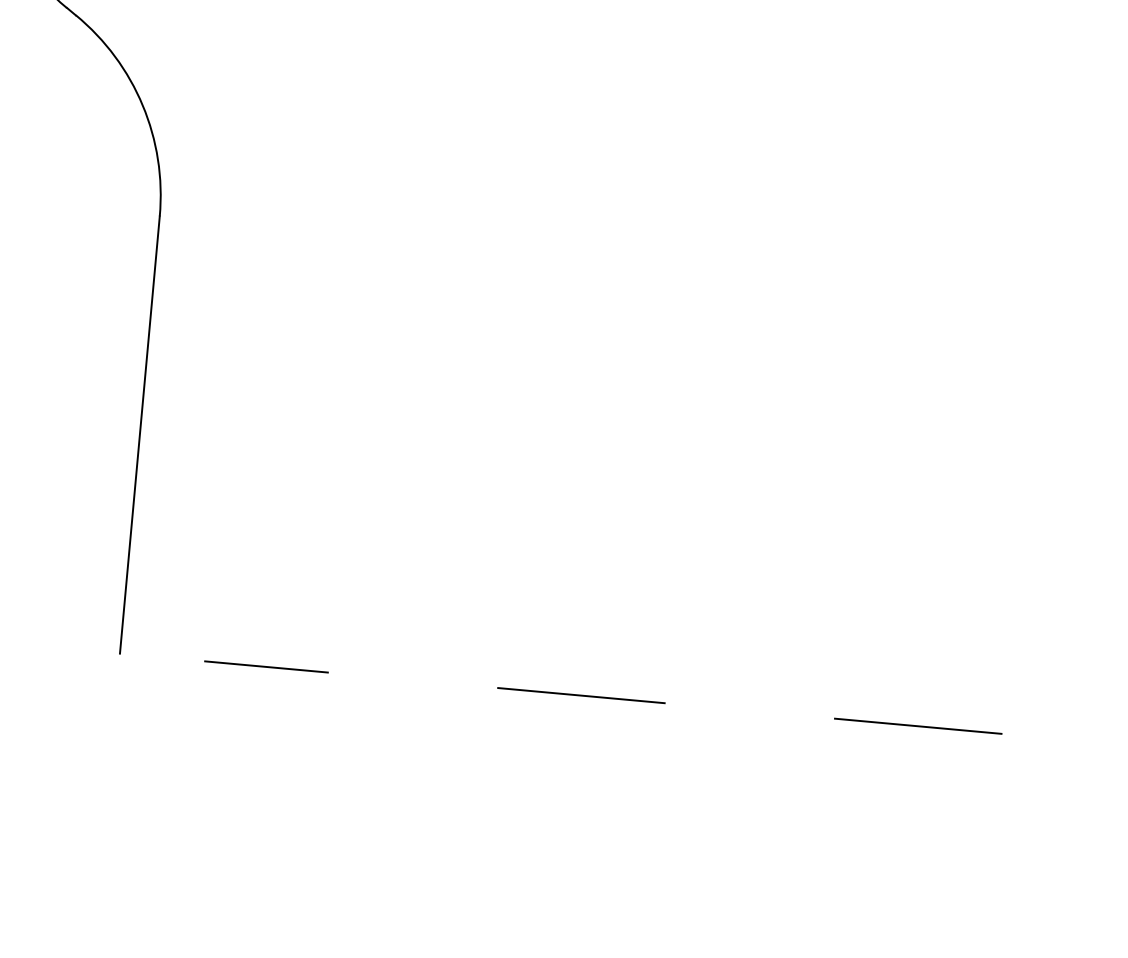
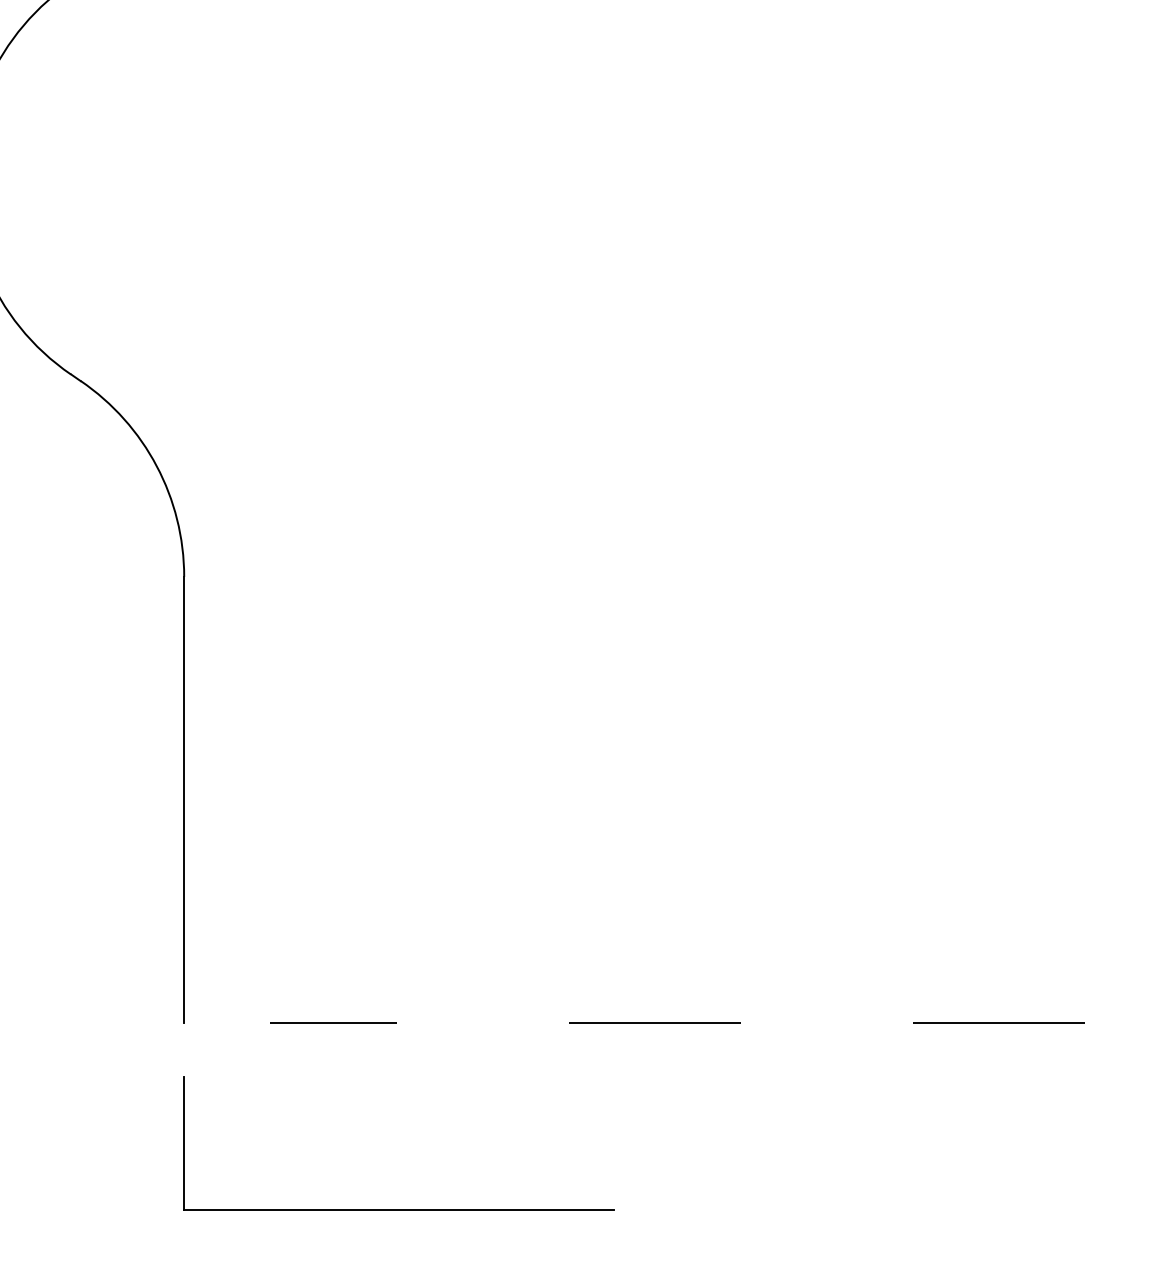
part: (313, 855) -> (398, 1209), added

